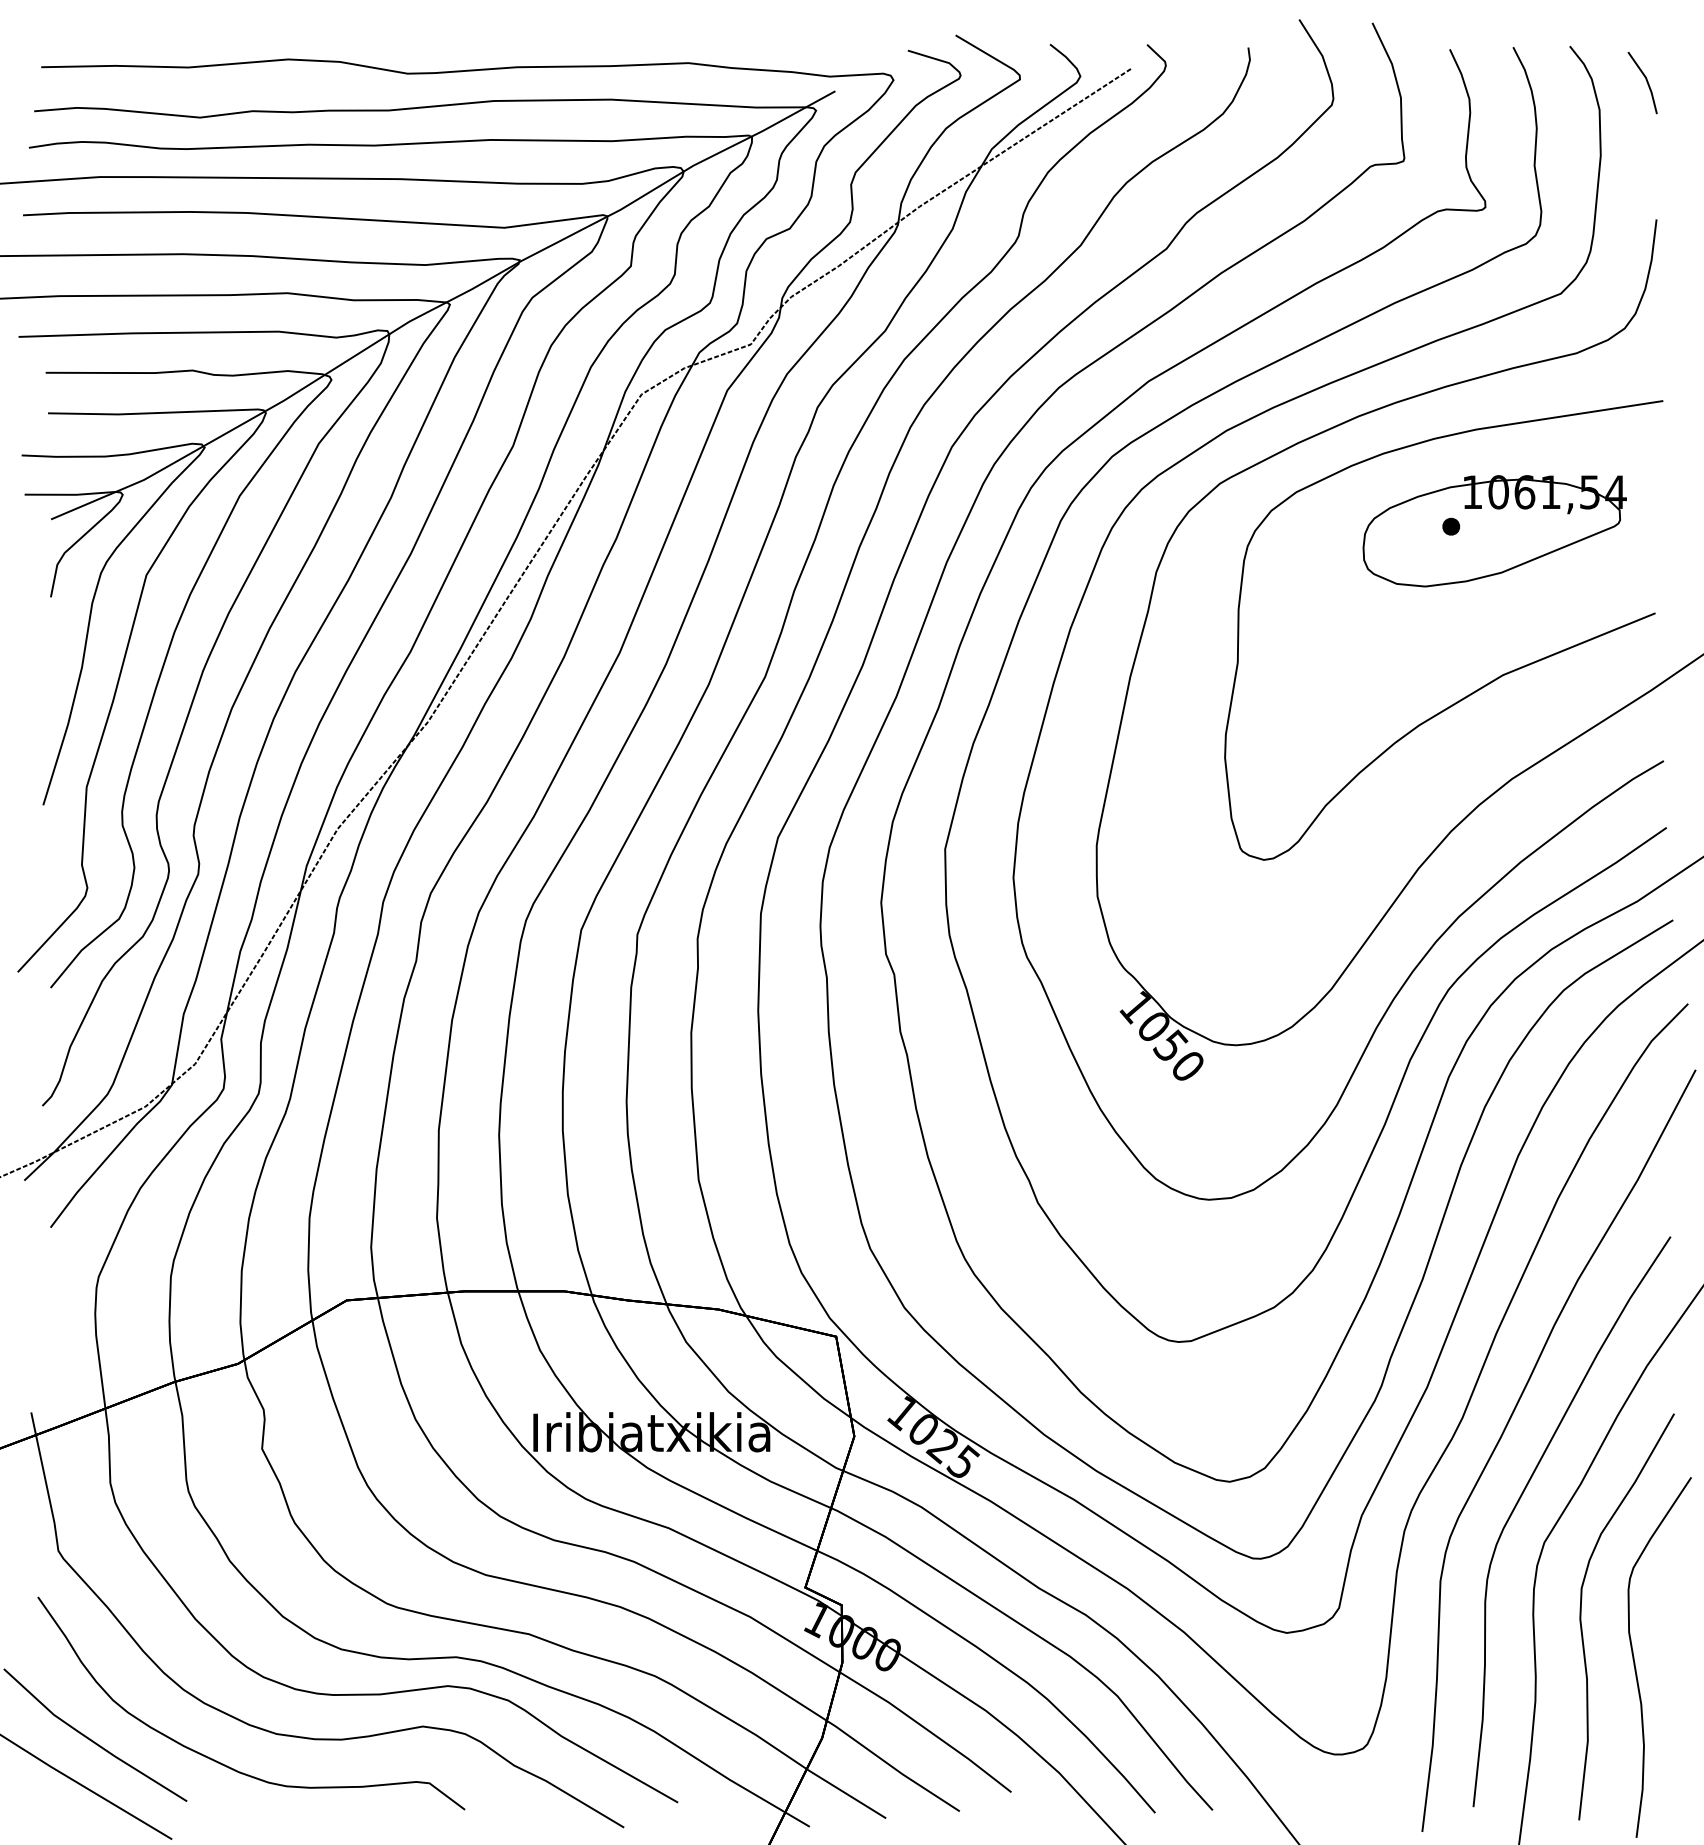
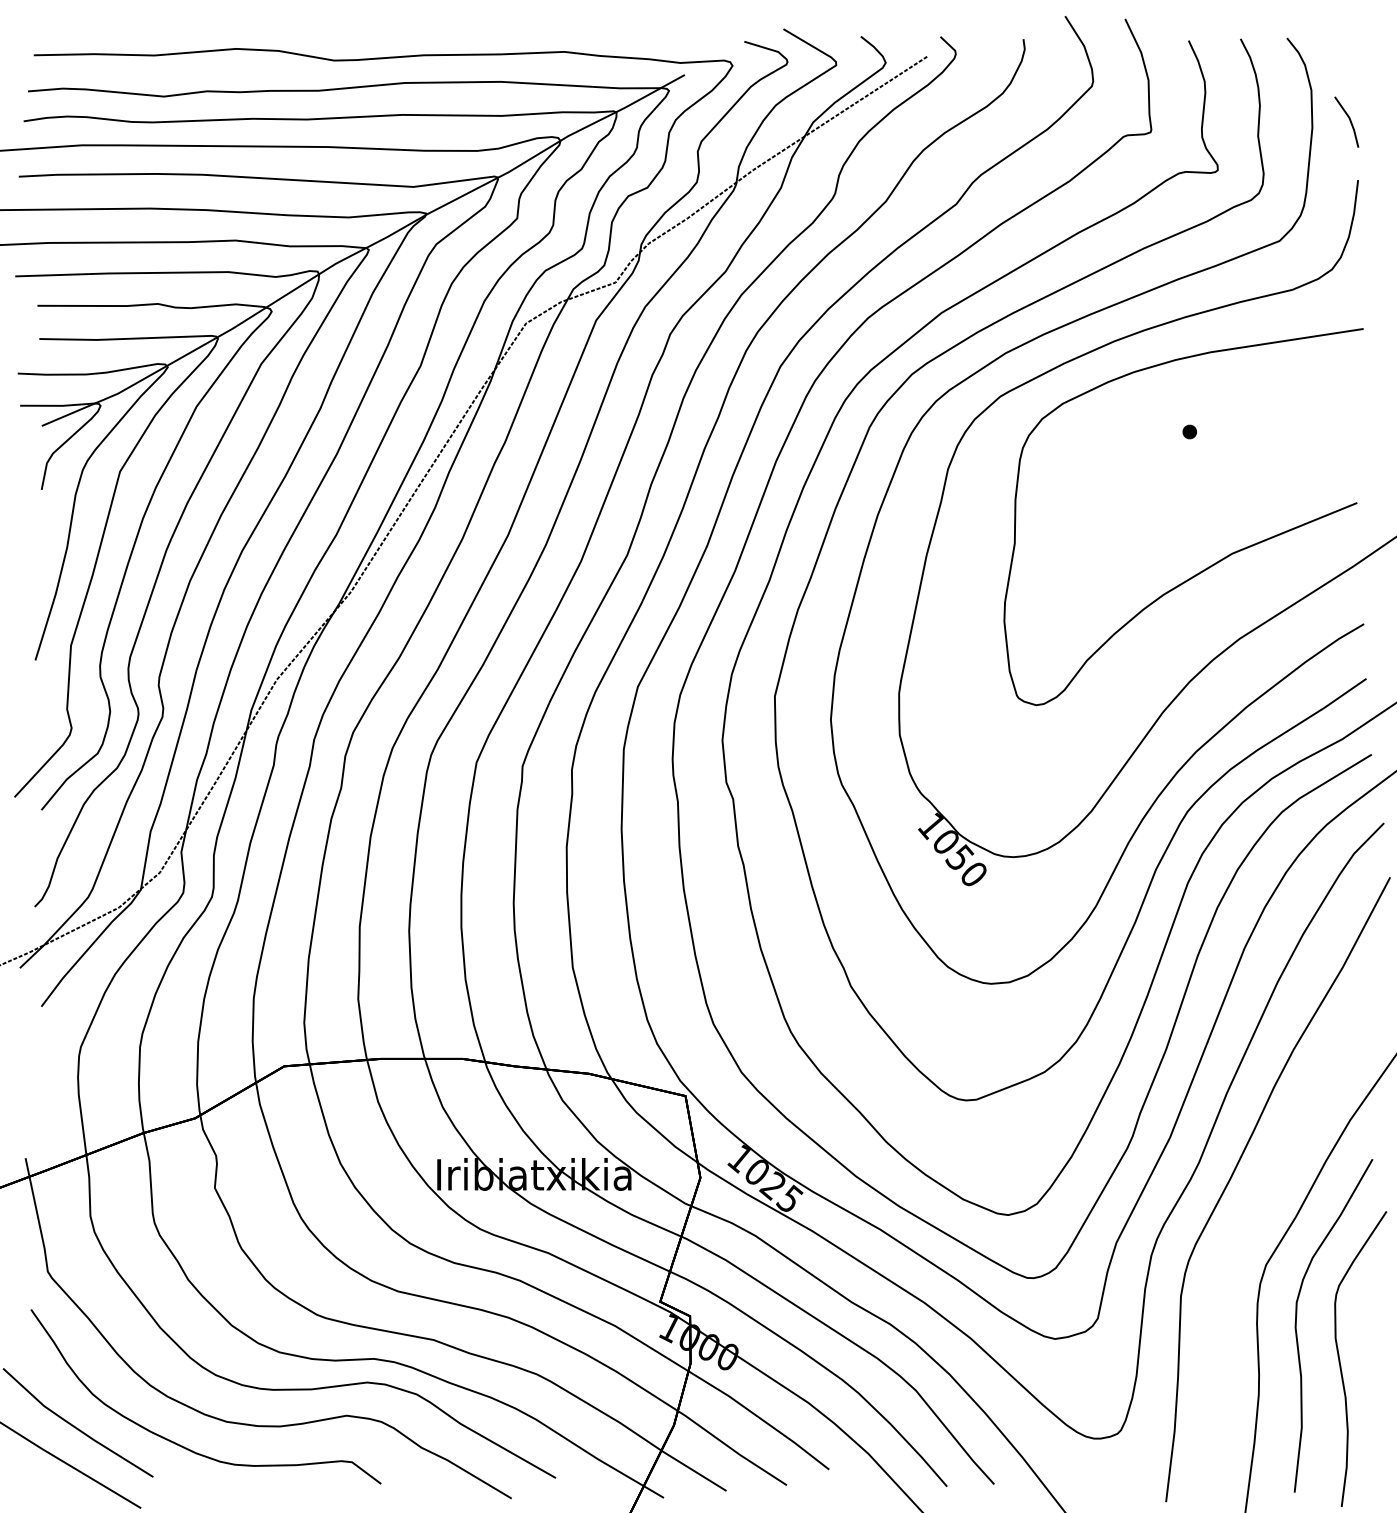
line: (1646, 82) -> (1349, 121), moved
part: (1494, 530) -> (1225, 435), removed
curve: (1522, 1495) -> (1248, 1226), removed

